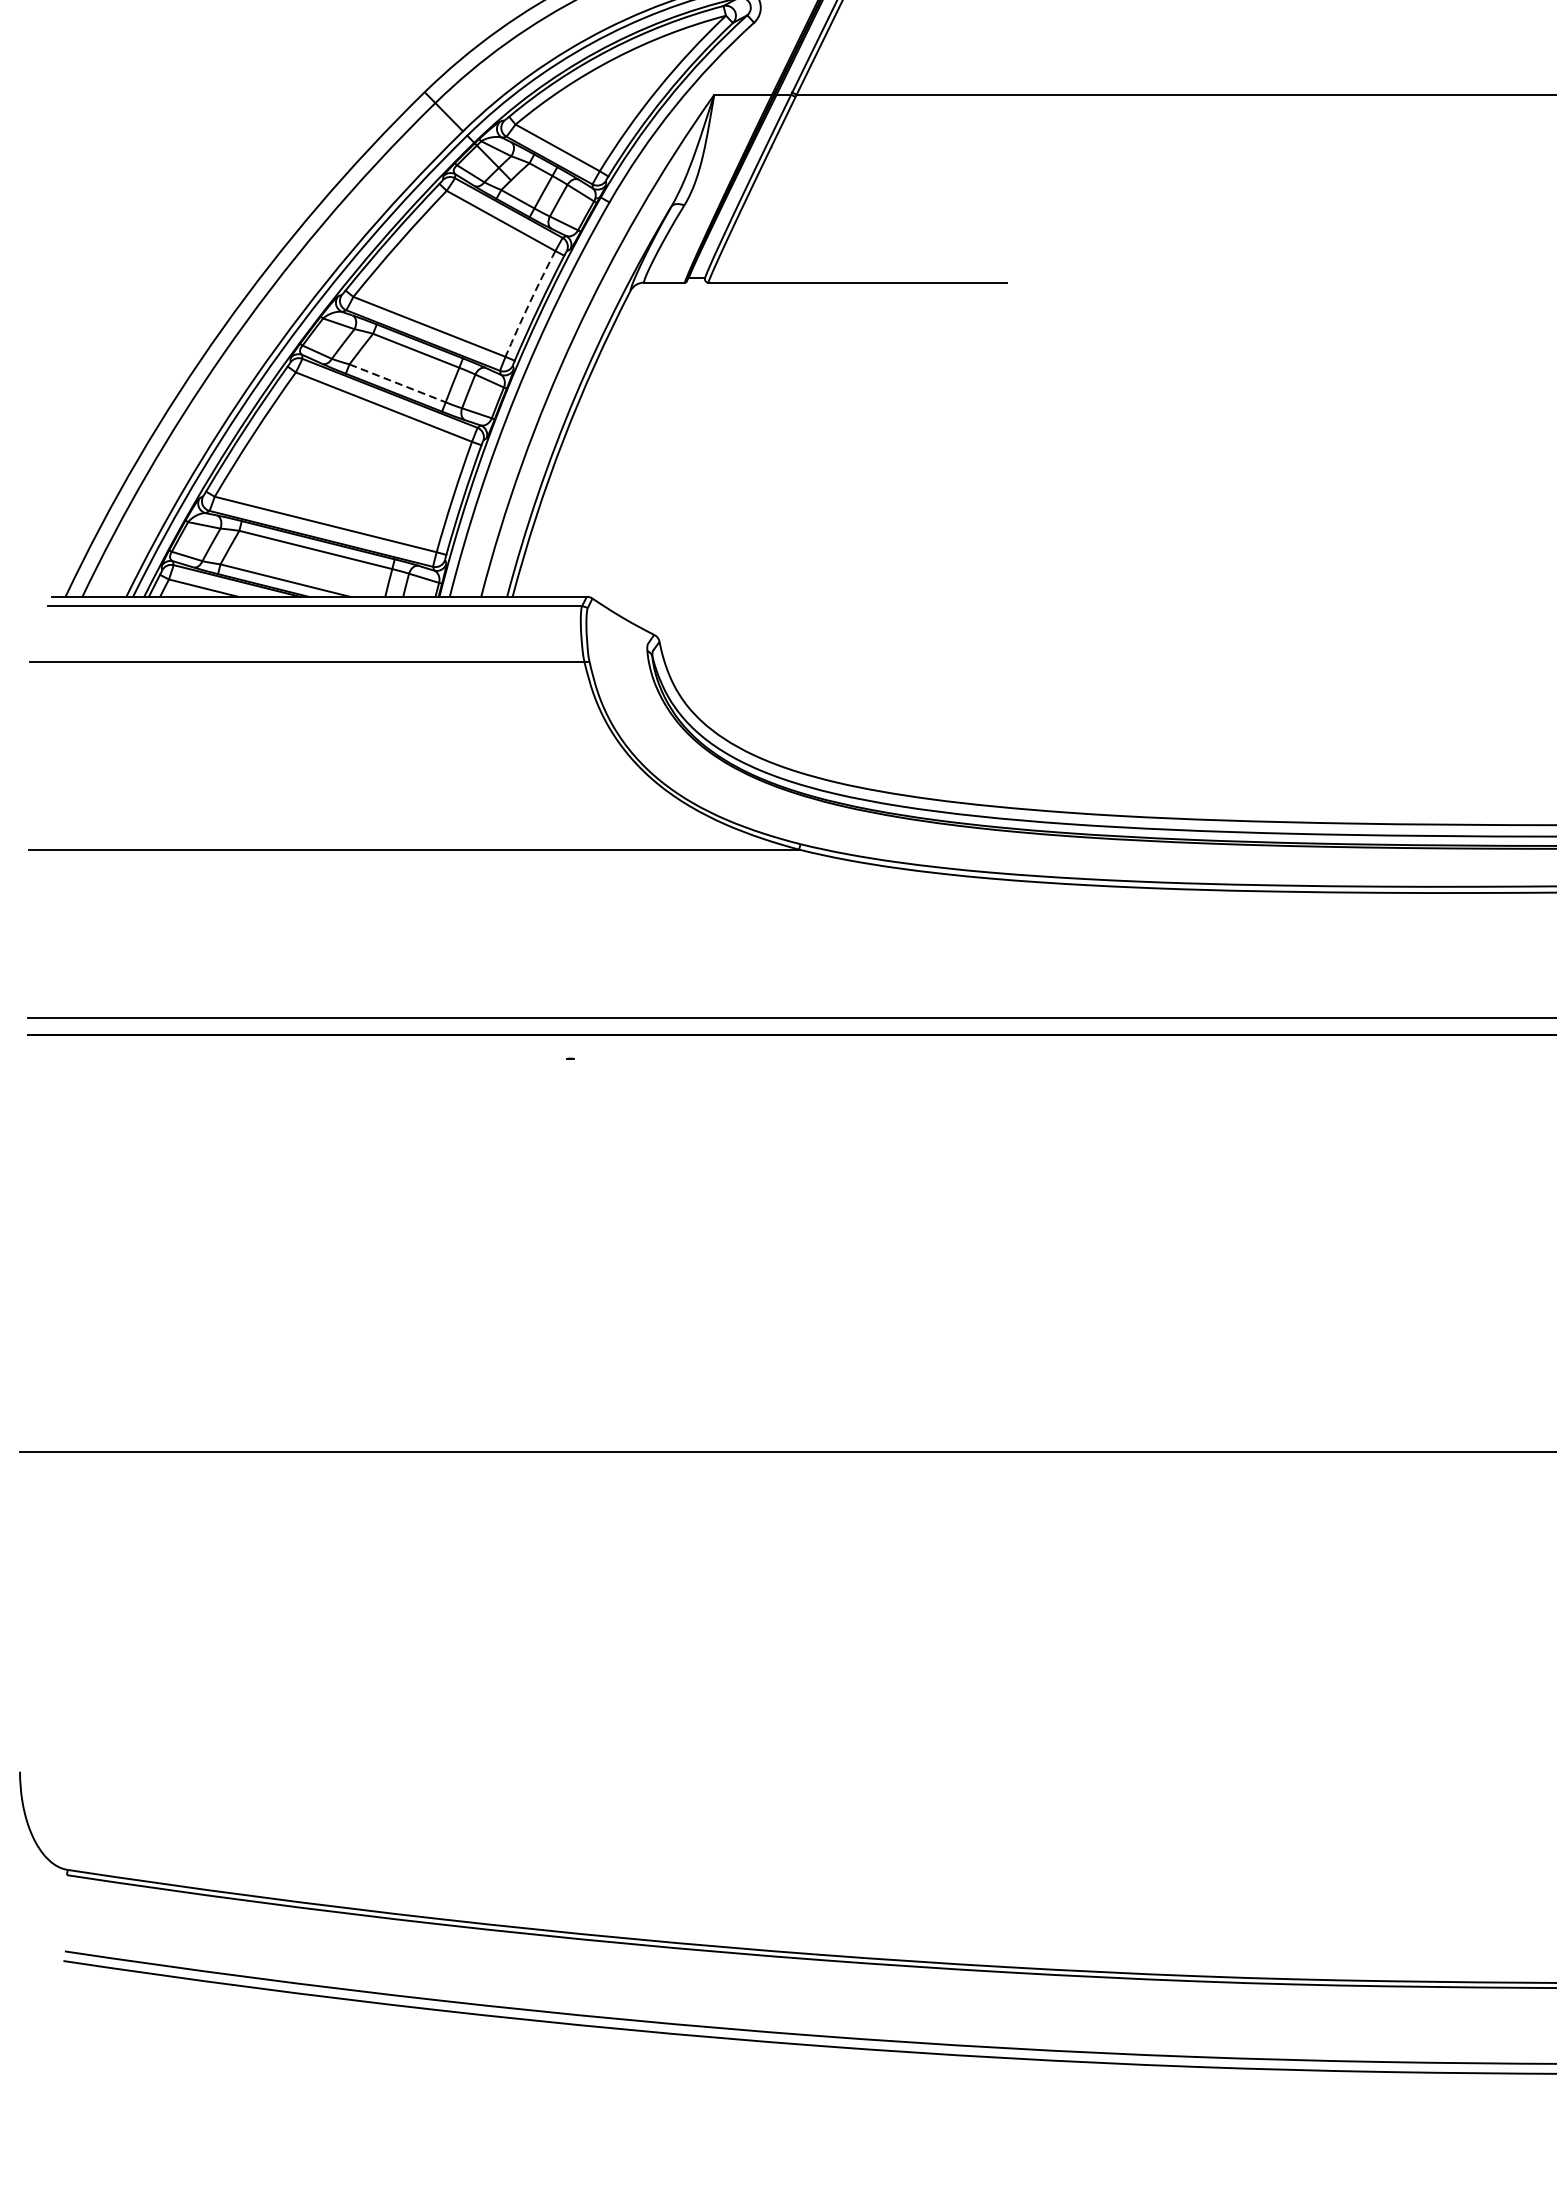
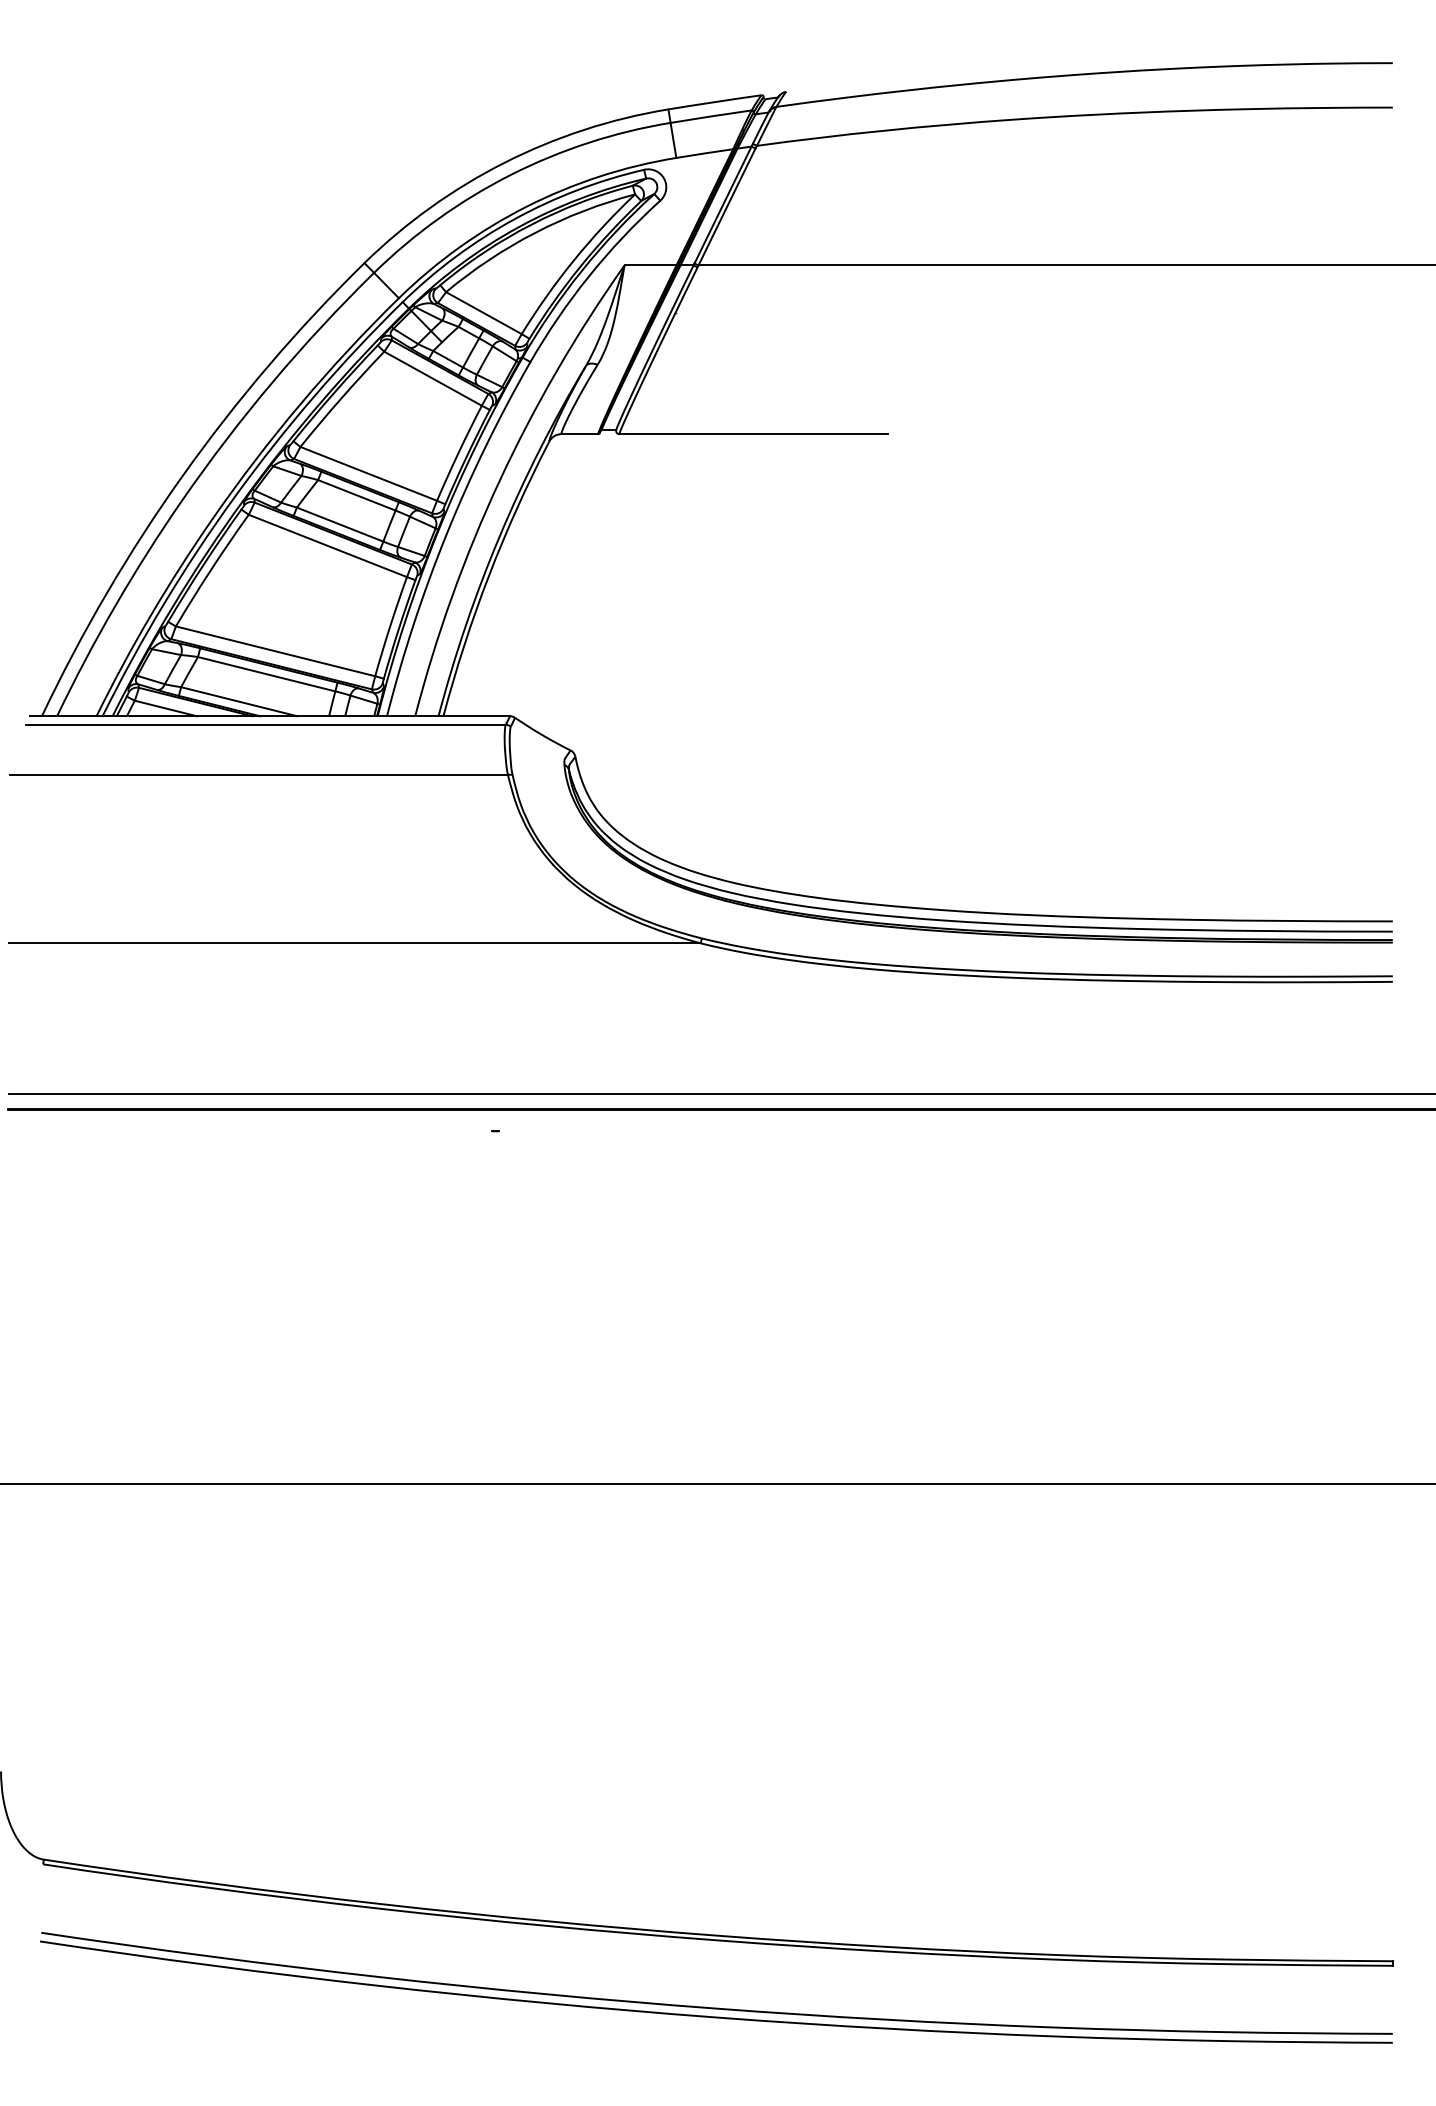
arc: (529, 303) -> (458, 452), dashed -> solid
line: (398, 383) -> (340, 524), dashed -> solid

